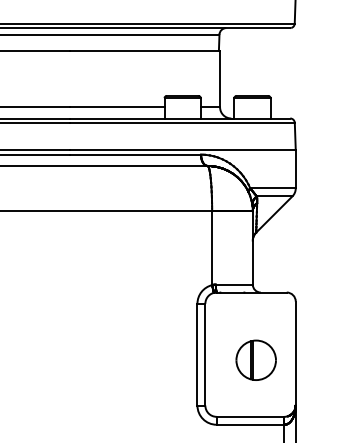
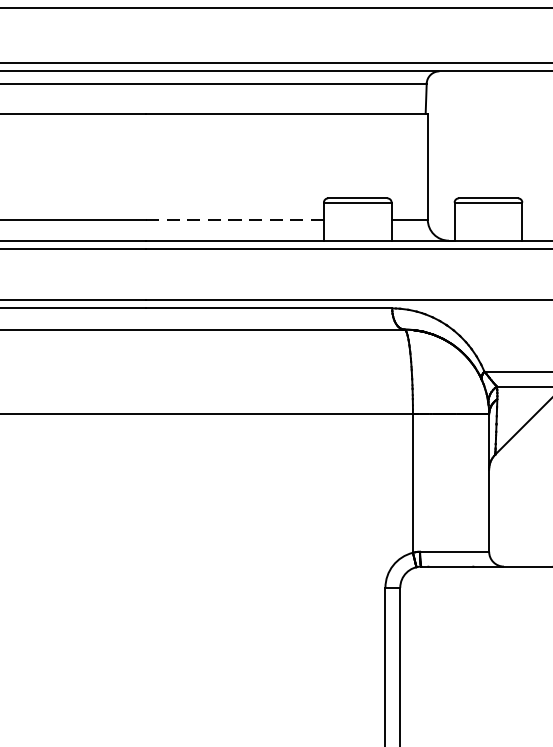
line: (116, 107) -> (233, 220), solid -> dashed
part: (255, 359) -> (494, 692), removed

